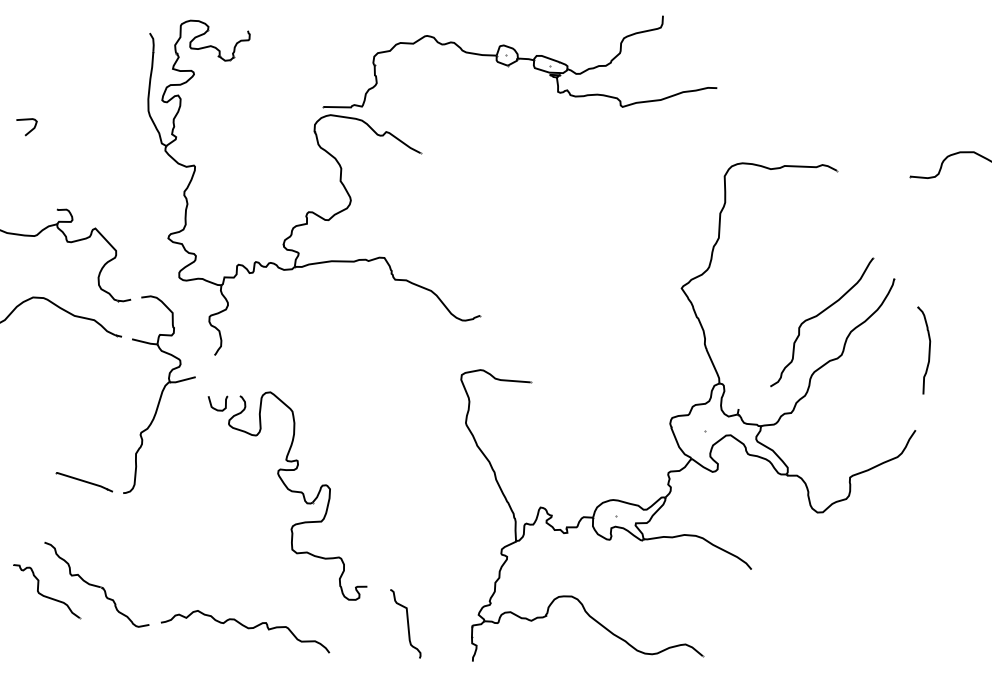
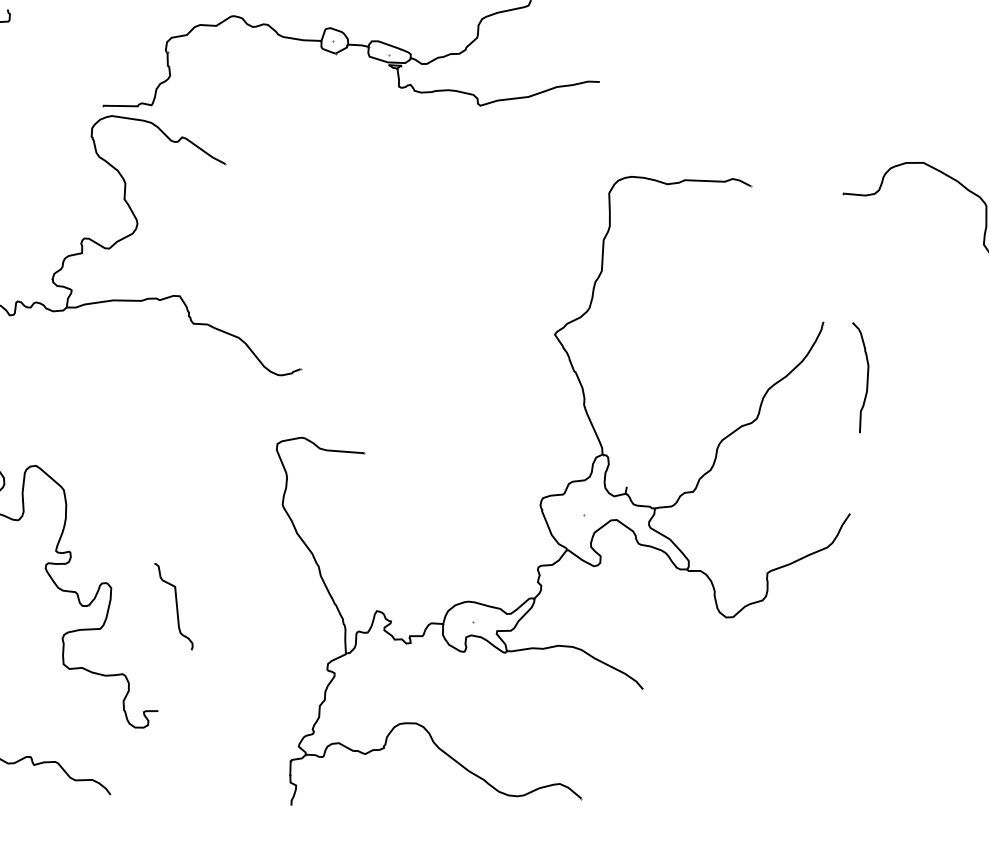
part: (819, 315) -> (728, 368), removed
part: (924, 350) -> (861, 377), moved
curve: (407, 623) -> (176, 606), moved

